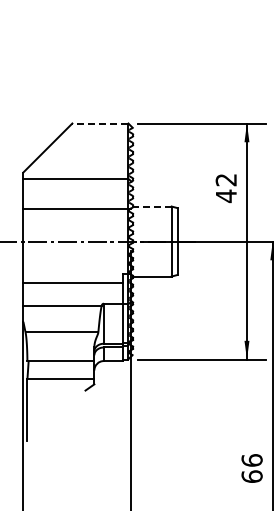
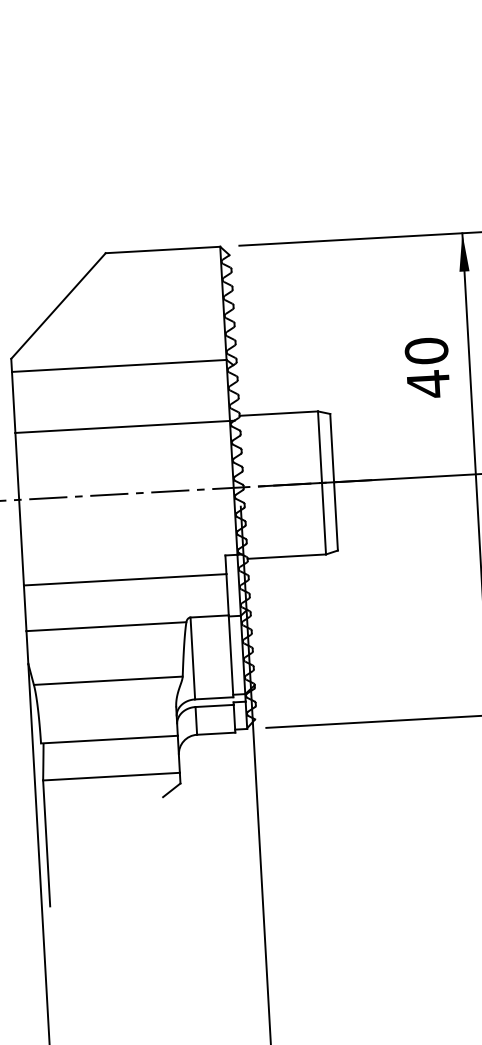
line: (99, 123) -> (161, 250), dashed -> solid
text: (225, 179) -> (424, 350), 42 -> 40
line: (151, 206) -> (276, 413), dashed -> solid

